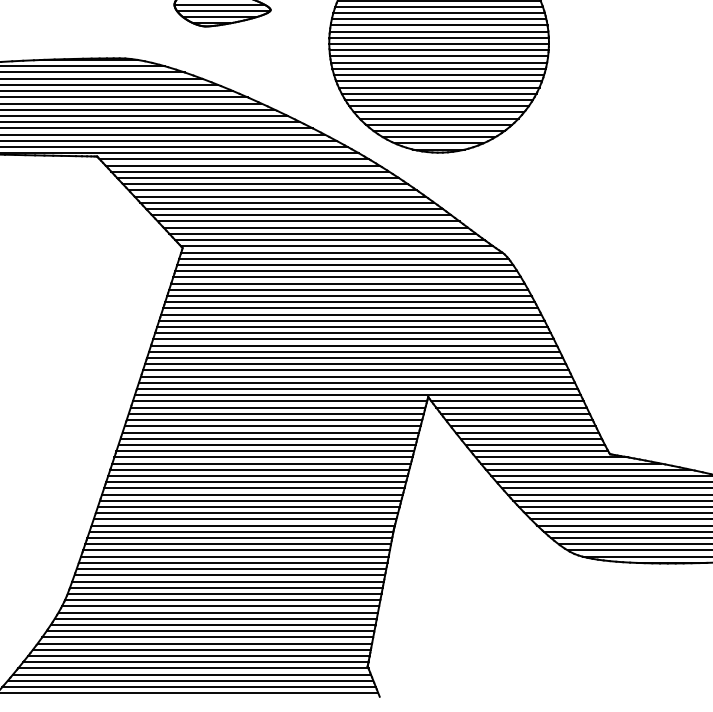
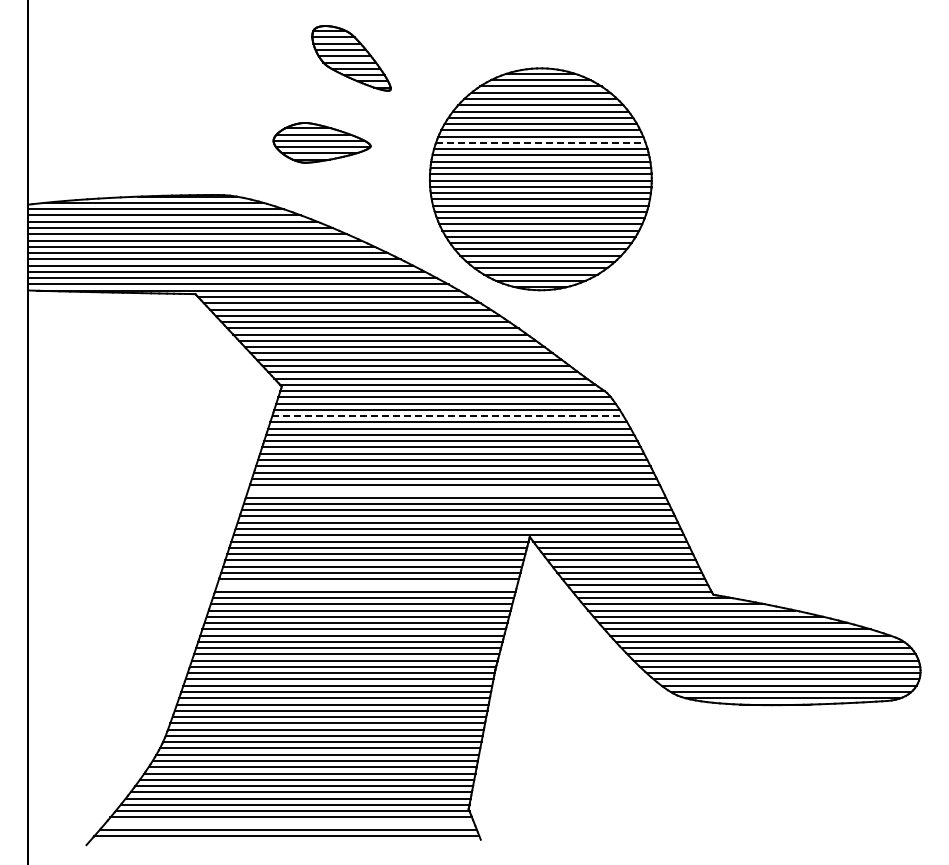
line: (438, 6) -> (540, 142), solid -> dashed
line: (346, 277) -> (447, 416), solid -> dashed
line: (353, 351) -> (454, 491), removed
line: (267, 445) -> (367, 585), removed
line: (190, 680) -> (289, 823), removed

